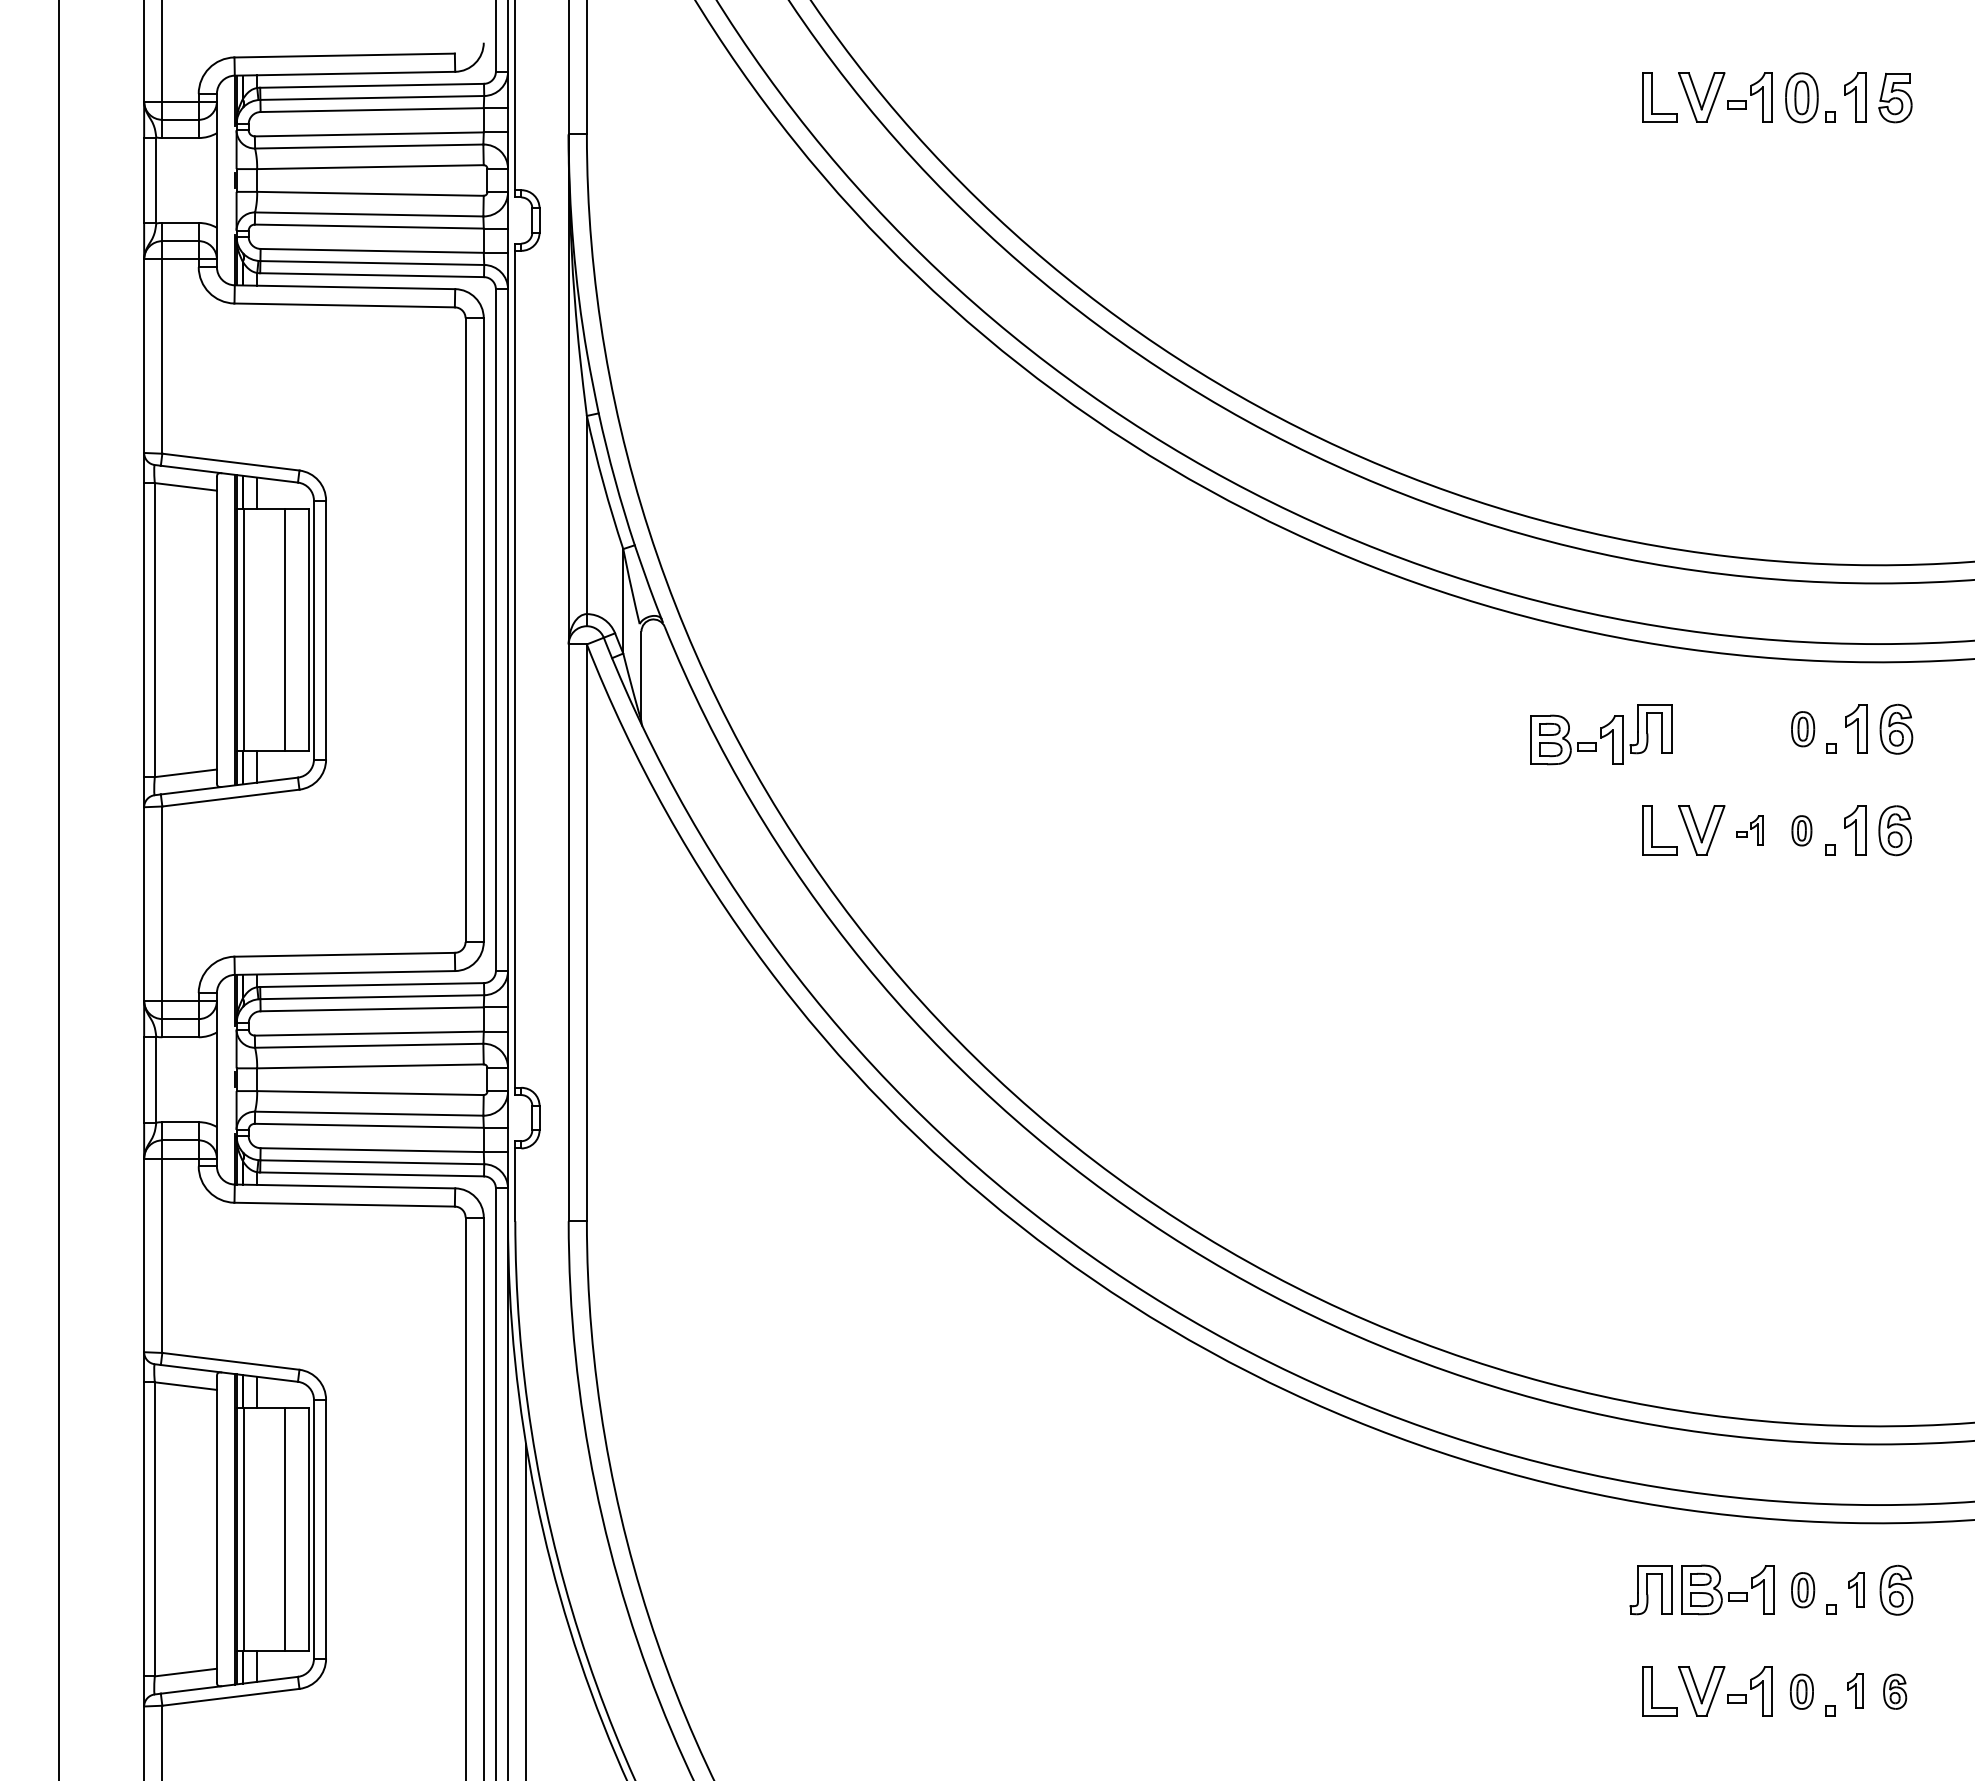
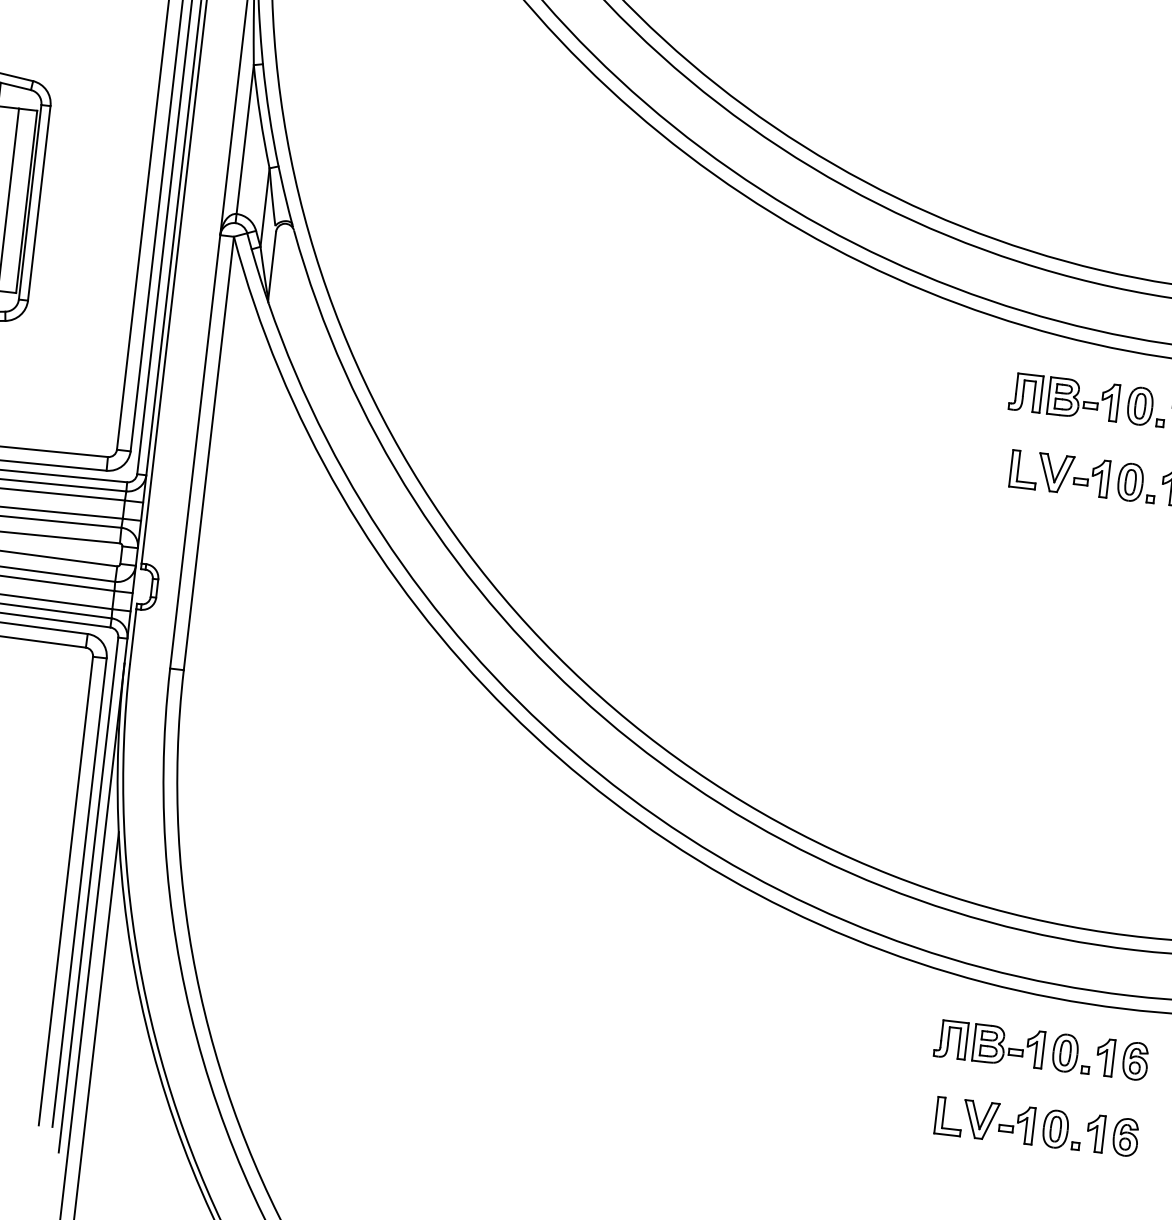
part: (1802, 728) -> (1139, 405), size x1.43
part: (1576, 739) -> (1083, 399), moved
part: (1749, 830) -> (1091, 477), size x1.67
part: (1801, 830) -> (1130, 482), size x1.67
part: (1802, 1589) -> (1065, 1052), size x1.43
part: (1856, 1589) -> (1105, 1057), size x1.43
part: (1801, 1691) -> (1055, 1129), size x1.43
part: (1855, 1691) -> (1096, 1133), size x1.43
part: (1894, 1691) -> (1125, 1137), size x1.43

